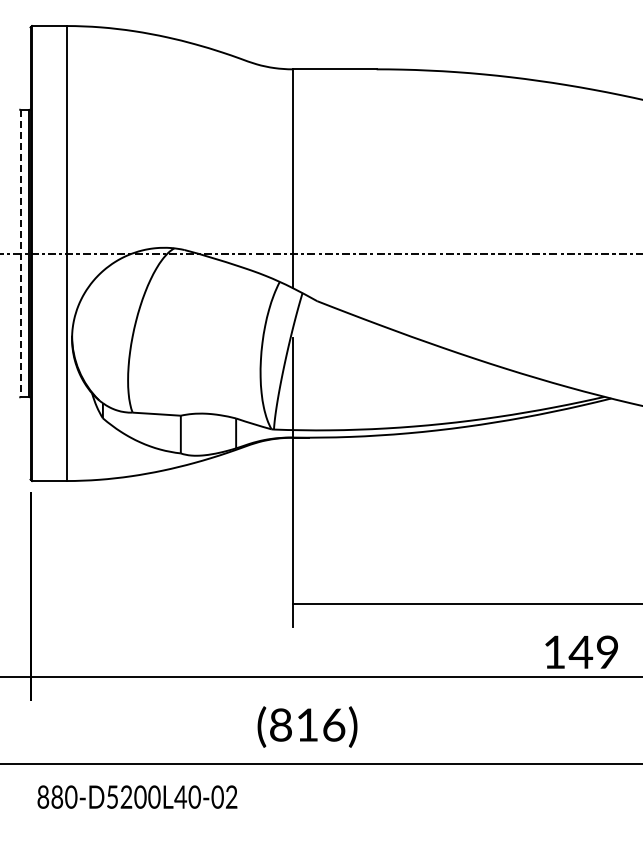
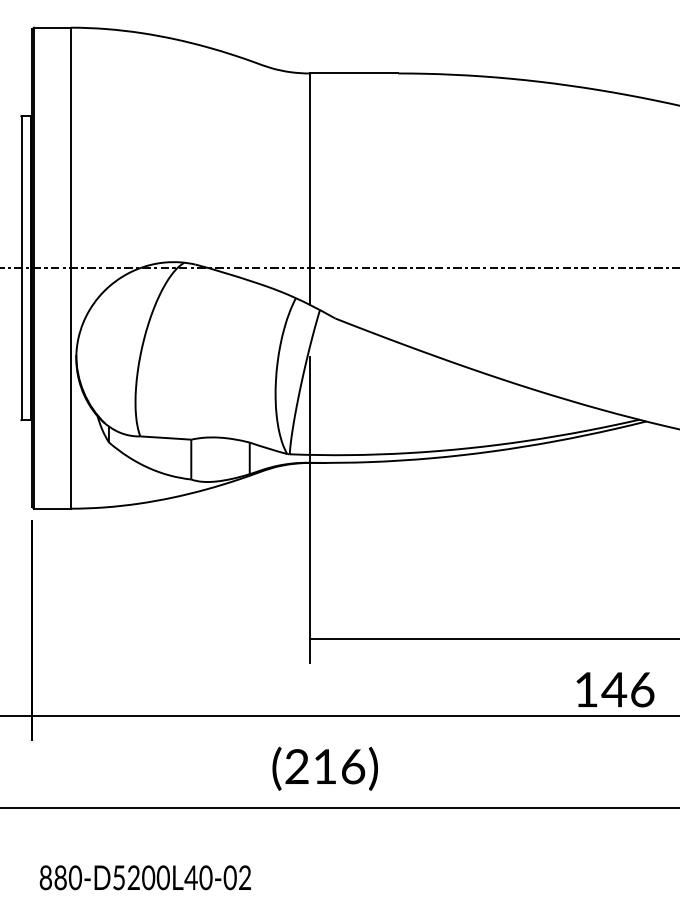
line: (20, 253) -> (21, 268), dashed -> solid
text: (607, 651) -> (642, 688), 149 -> 146
text: (280, 725) -> (296, 767), (816) -> (216)
text: (137, 796) -> (145, 877), moved

